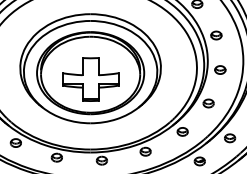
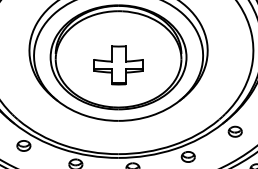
part: (90, 79) -> (118, 65), size x0.7

